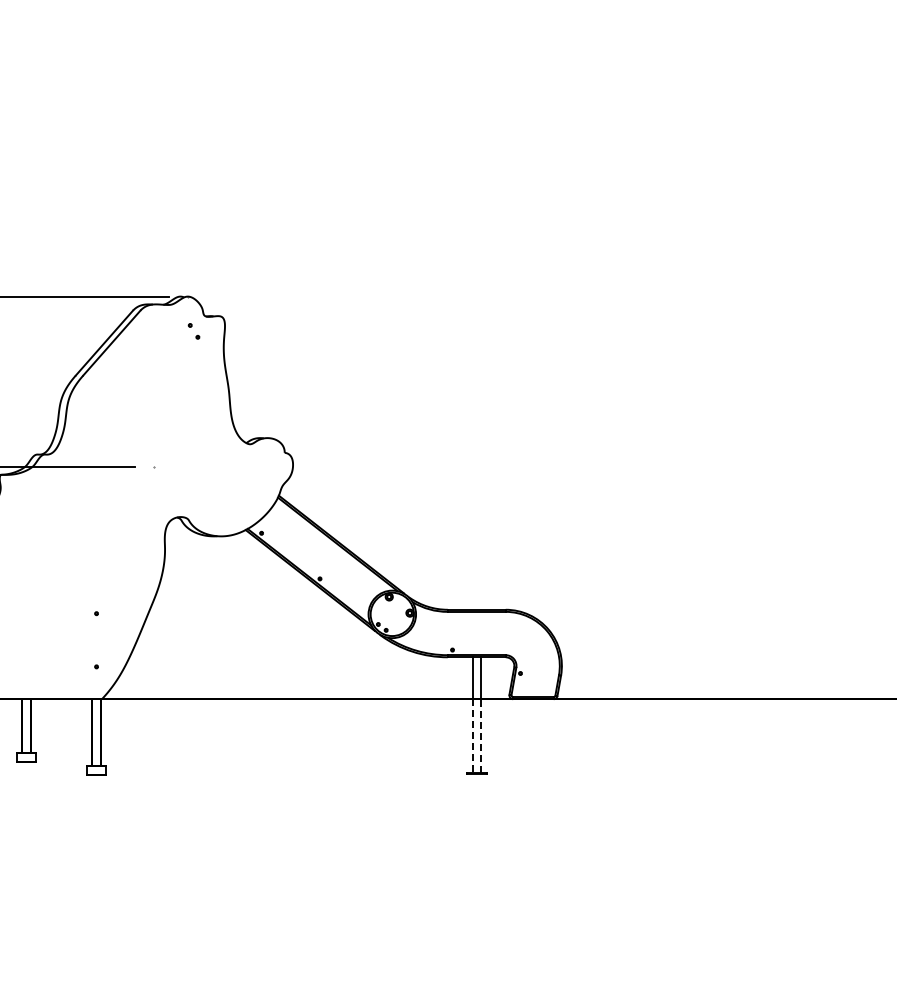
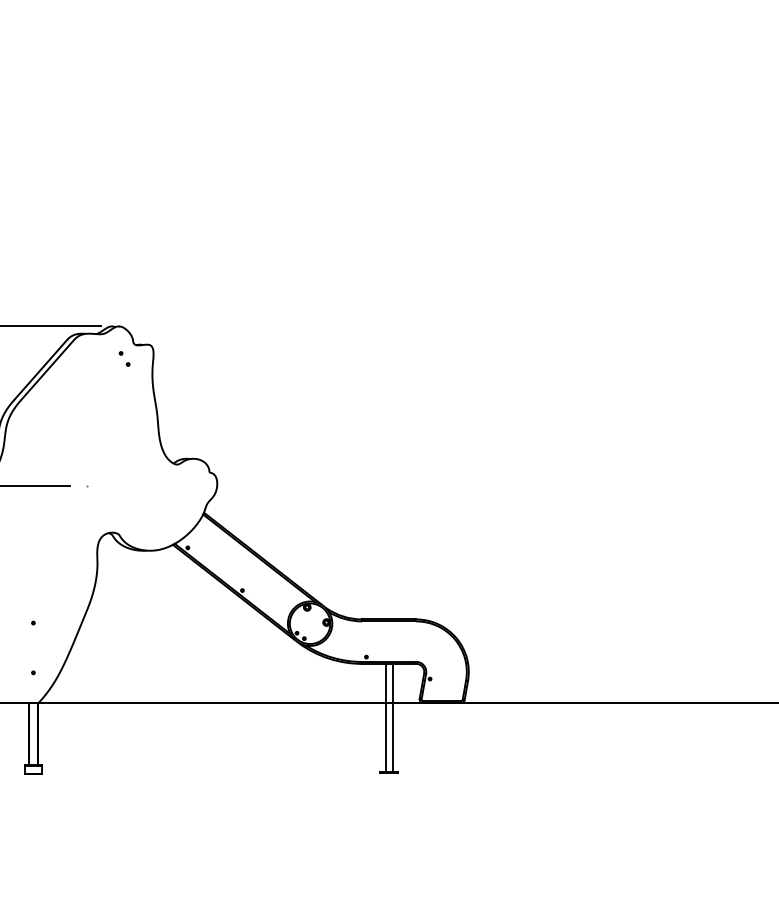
line: (472, 736) -> (385, 737), dashed -> solid
line: (480, 736) -> (392, 737), dashed -> solid

